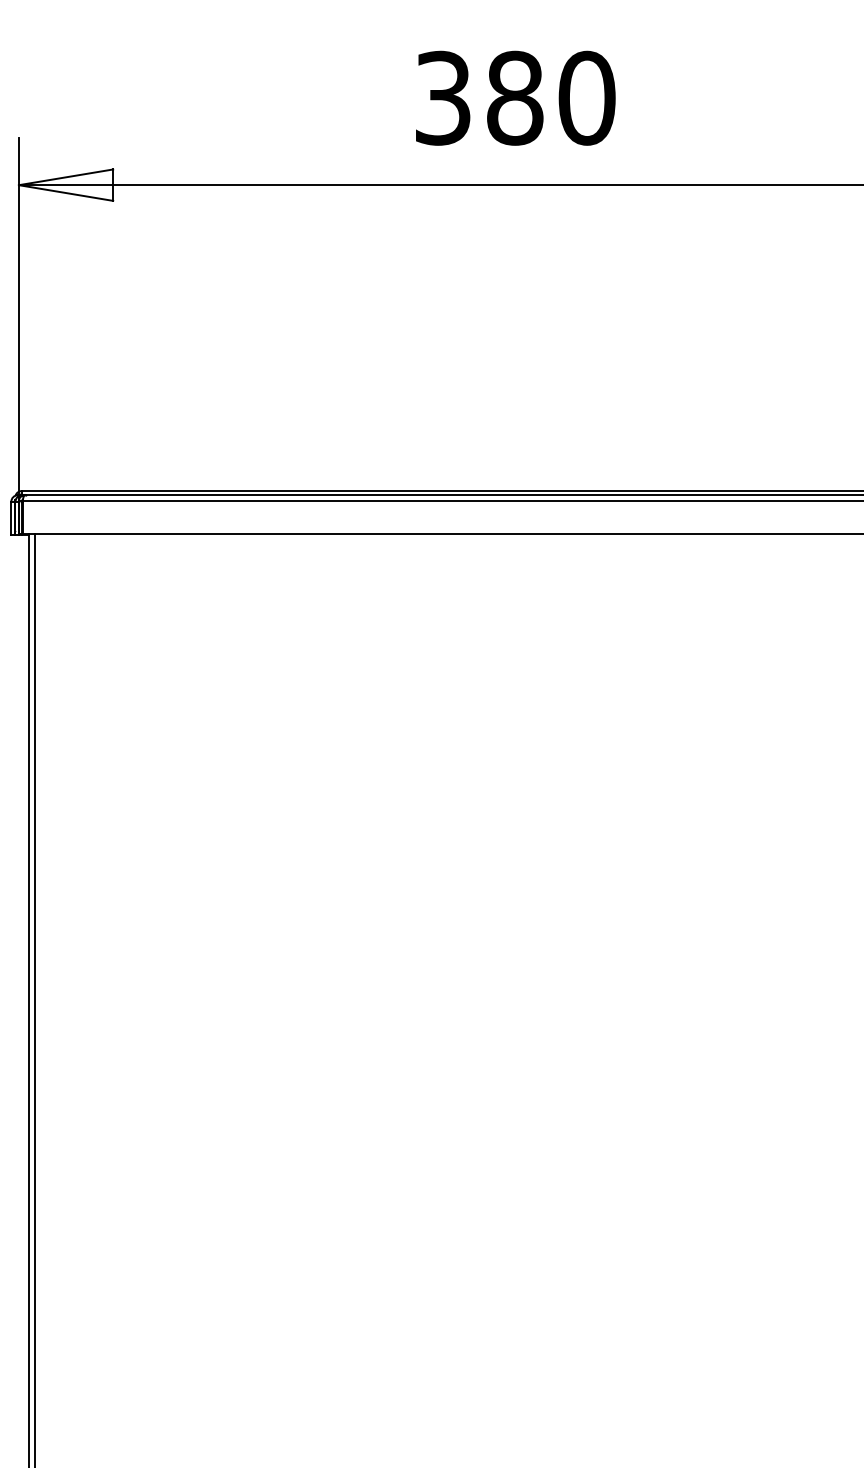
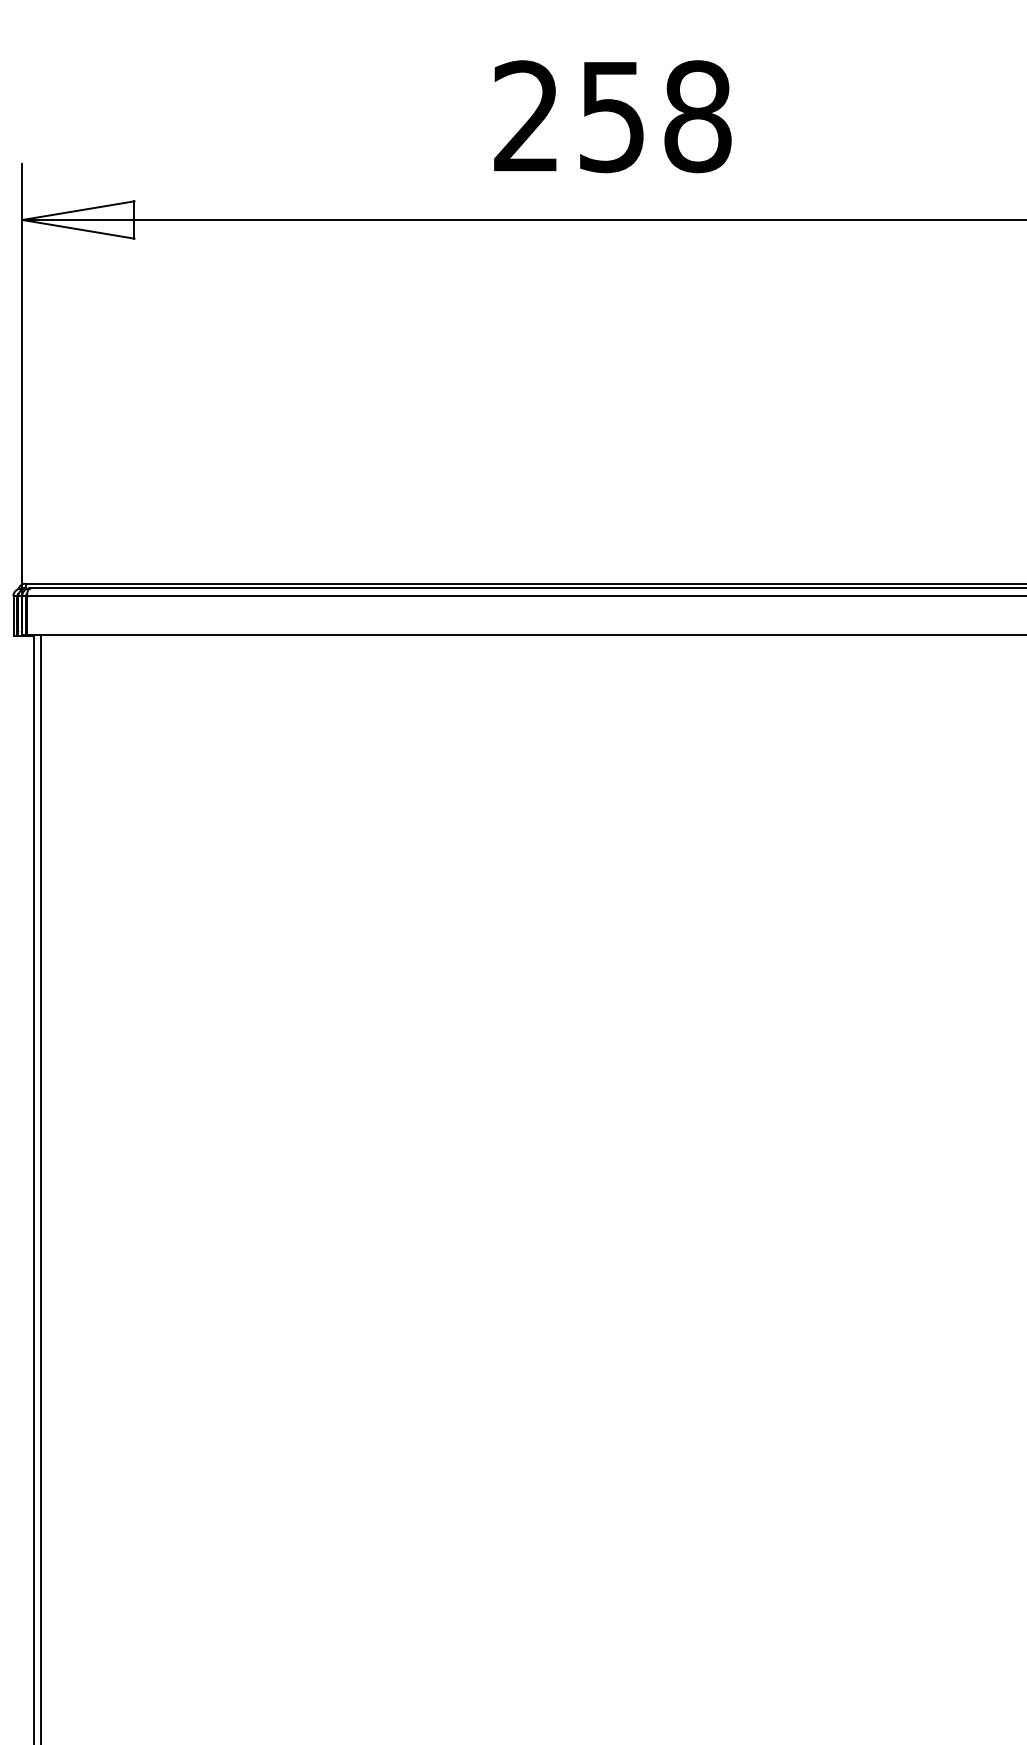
text: (515, 98) -> (612, 116), 380 -> 258

